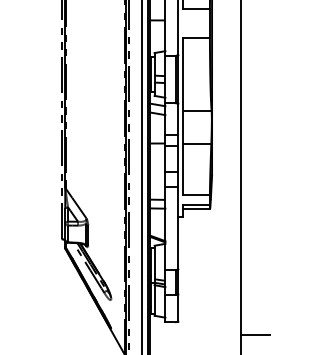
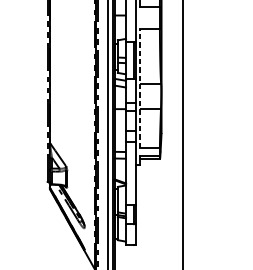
line: (183, 115) -> (139, 87), solid -> dashed
line: (254, 334) -> (193, 254), removed

